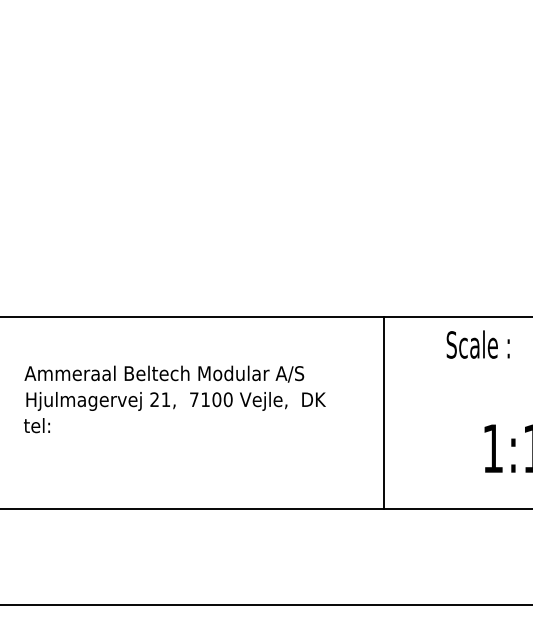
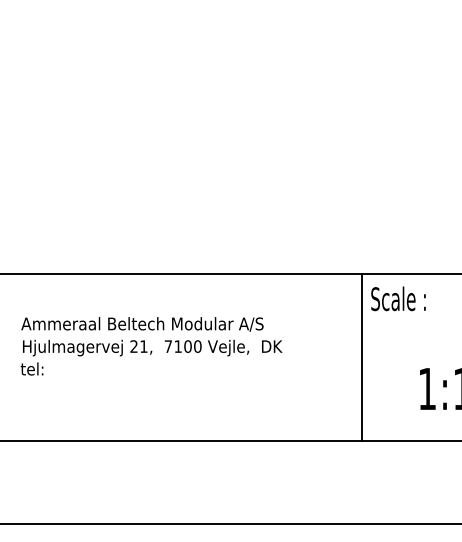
text: (478, 344) -> (398, 298), moved
line: (383, 412) -> (361, 357), moved

